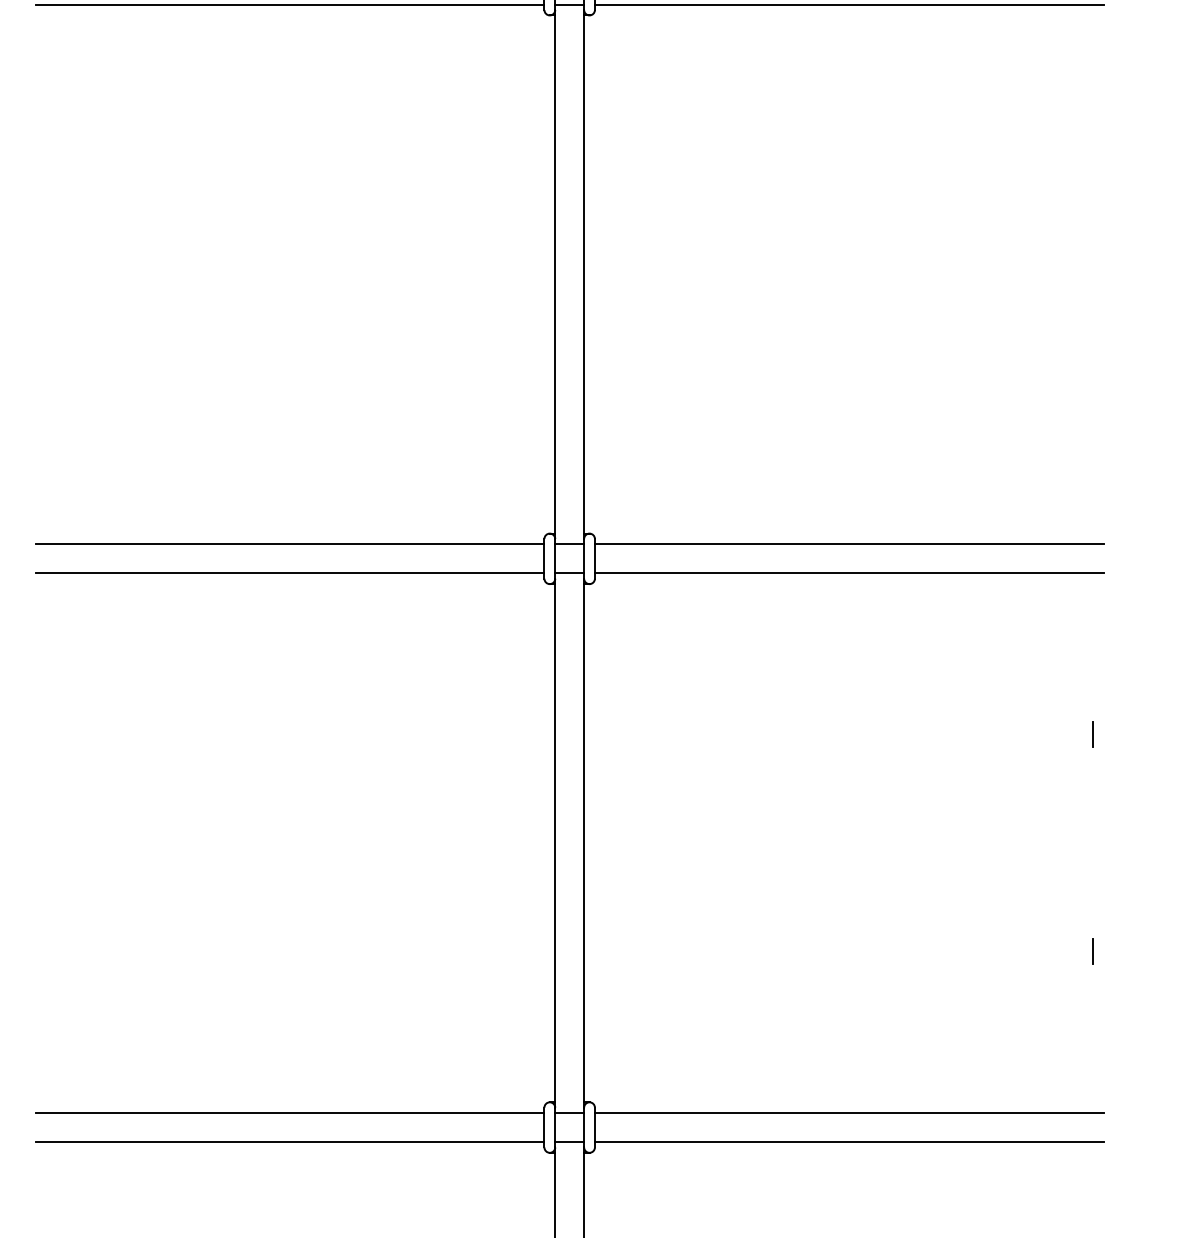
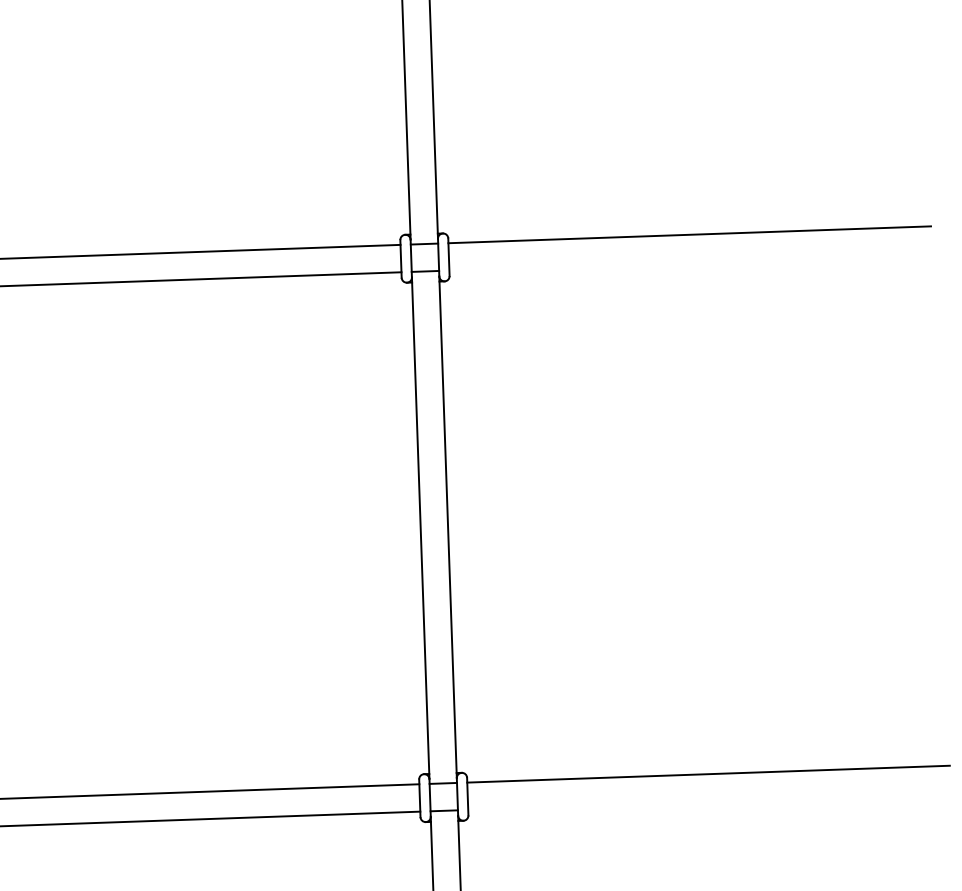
line: (848, 572) -> (689, 261), removed
line: (1092, 734) -> (926, 407), removed
line: (1092, 950) -> (933, 612), removed
line: (848, 1141) -> (708, 801), removed

